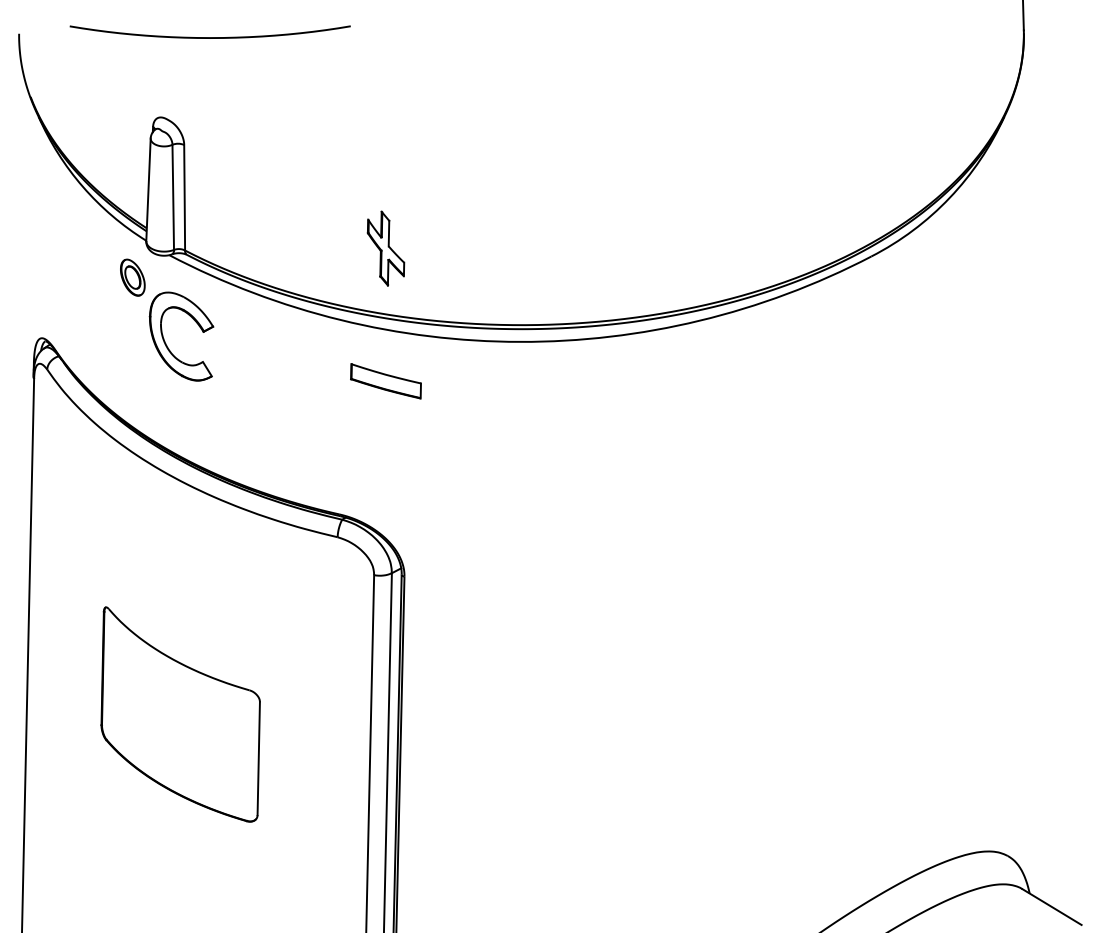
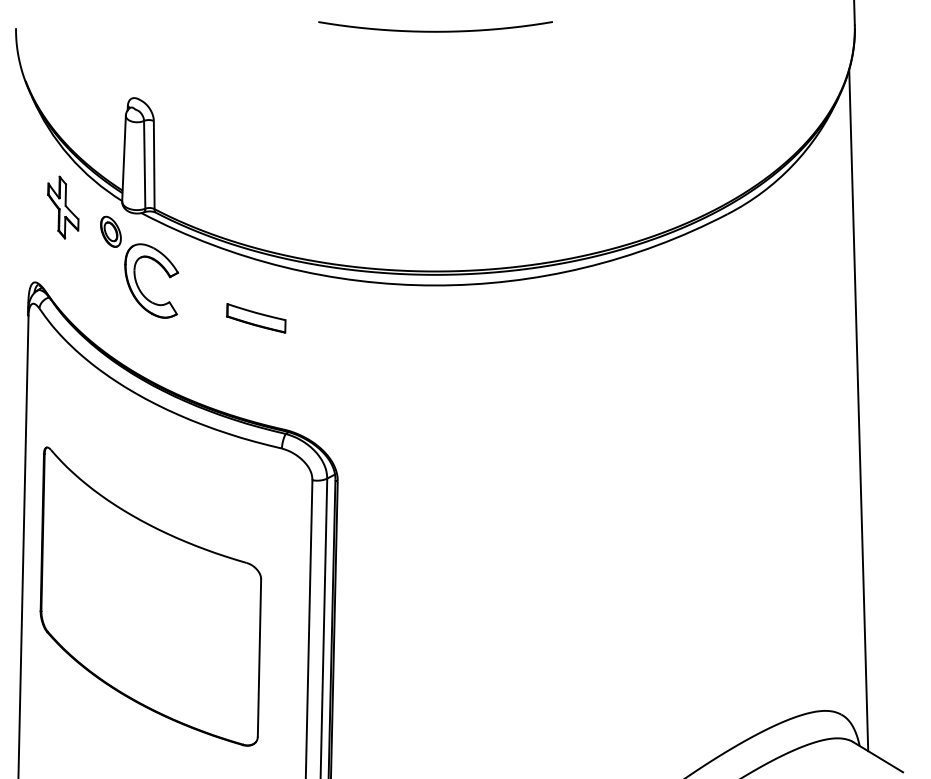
curve: (210, 36) -> (435, 30), moved
part: (386, 248) -> (63, 207), moved
part: (386, 381) -> (256, 318), moved
line: (1028, 491) -> (858, 410), added
part: (180, 714) -> (150, 596), size x1.67

